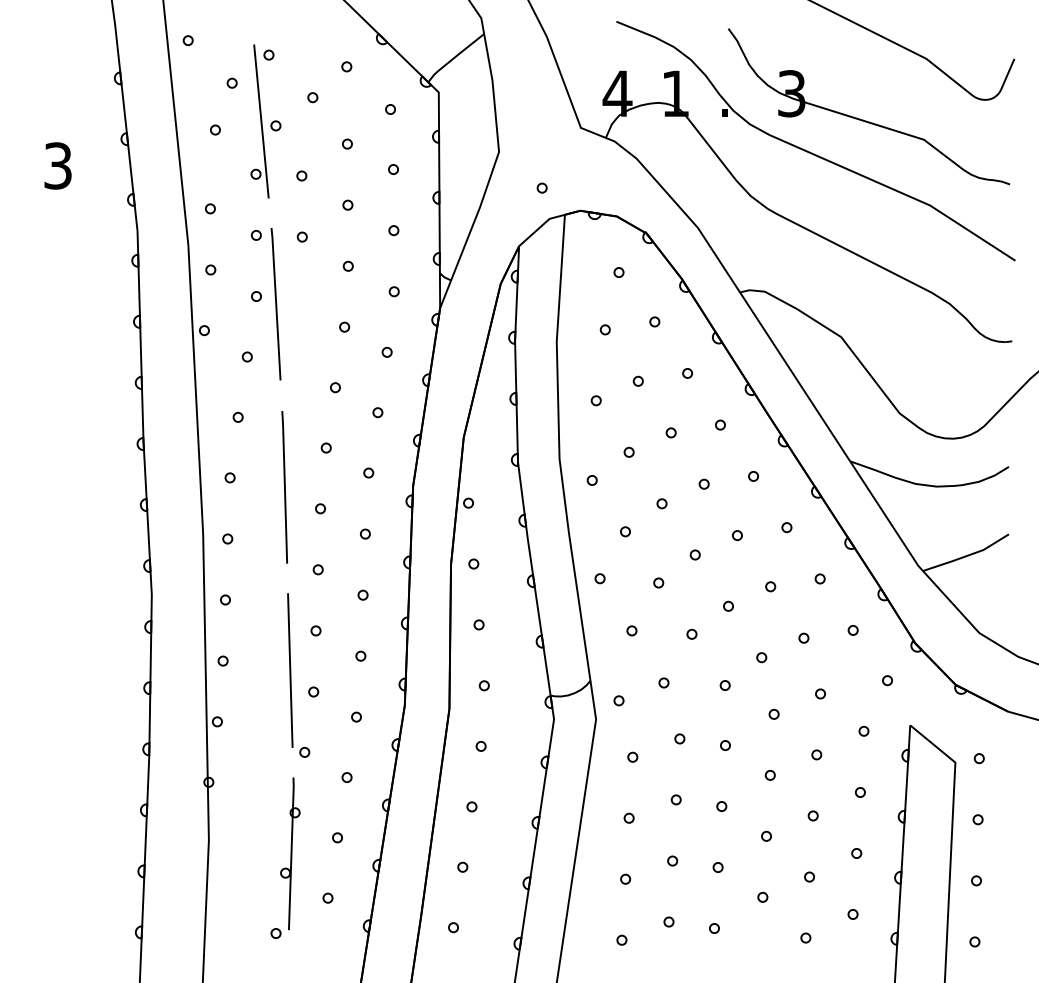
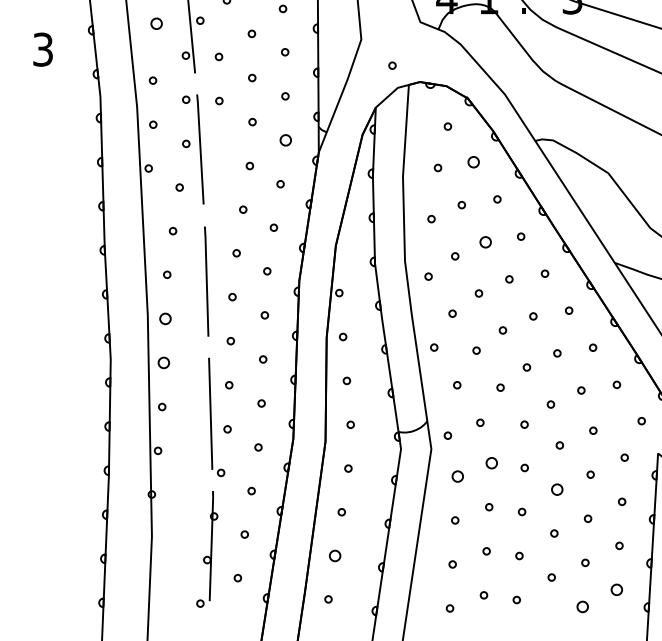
circle: (215, 129) -> (156, 23), size x1.6
circle: (393, 291) -> (285, 140), size x1.6
circle: (654, 321) -> (473, 161), size x1.6
circle: (670, 432) -> (485, 242), size x1.6
circle: (227, 538) -> (165, 318), size x1.6
circle: (225, 599) -> (163, 362), size x1.6
circle: (679, 738) -> (491, 462), size x1.6
circle: (632, 756) -> (457, 475), size x1.6
circle: (769, 774) -> (556, 488), size x1.6
circle: (462, 866) -> (334, 555), size x1.6
circle: (852, 914) -> (616, 589), size x1.6
circle: (805, 937) -> (582, 606), size x1.6

